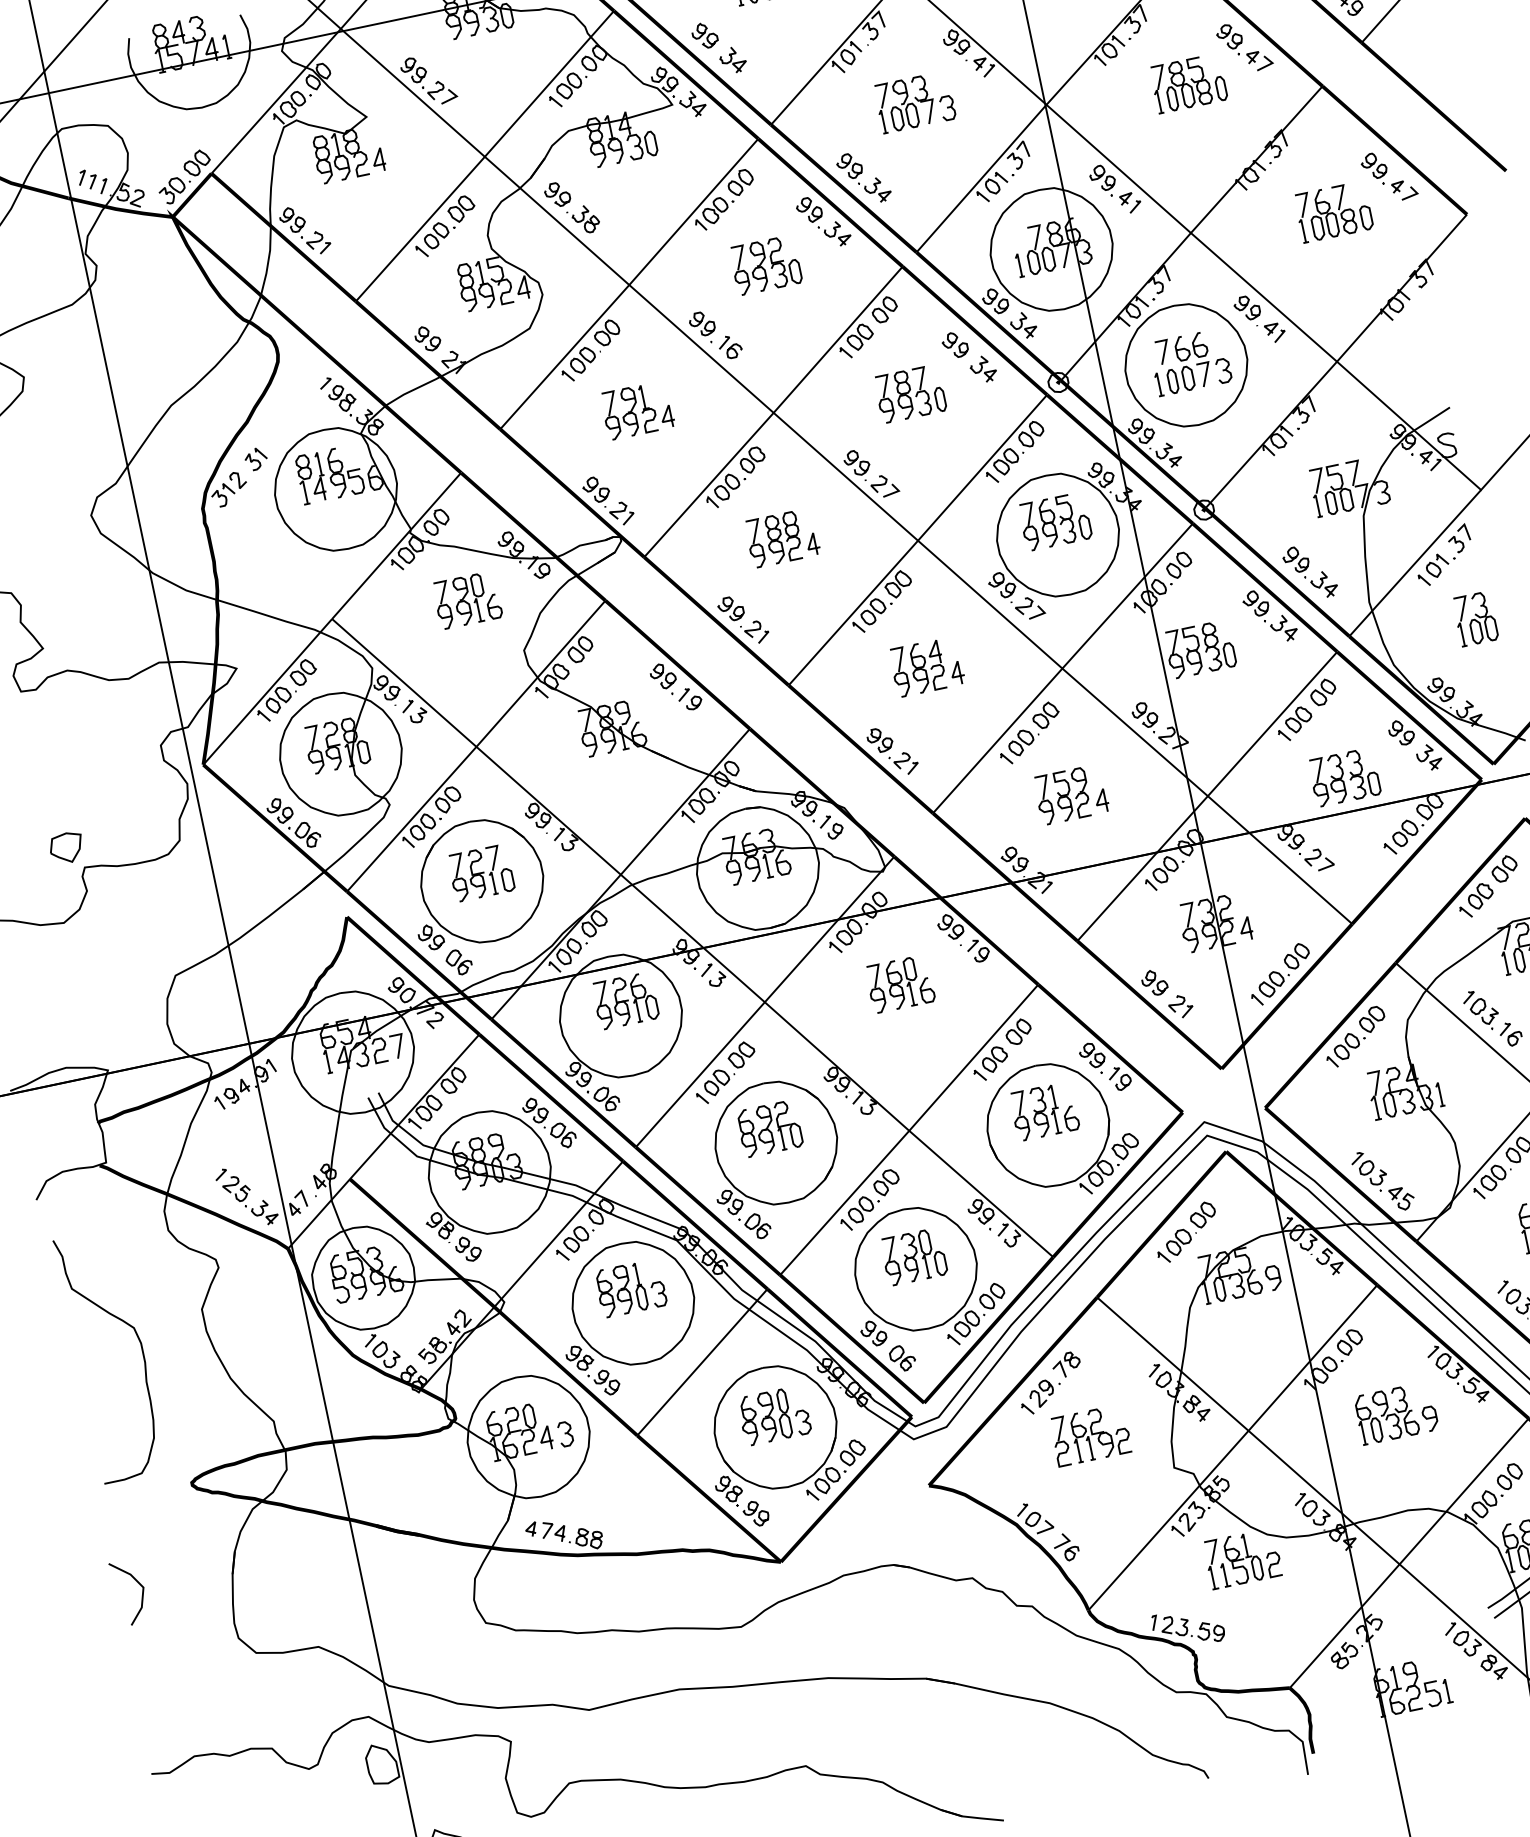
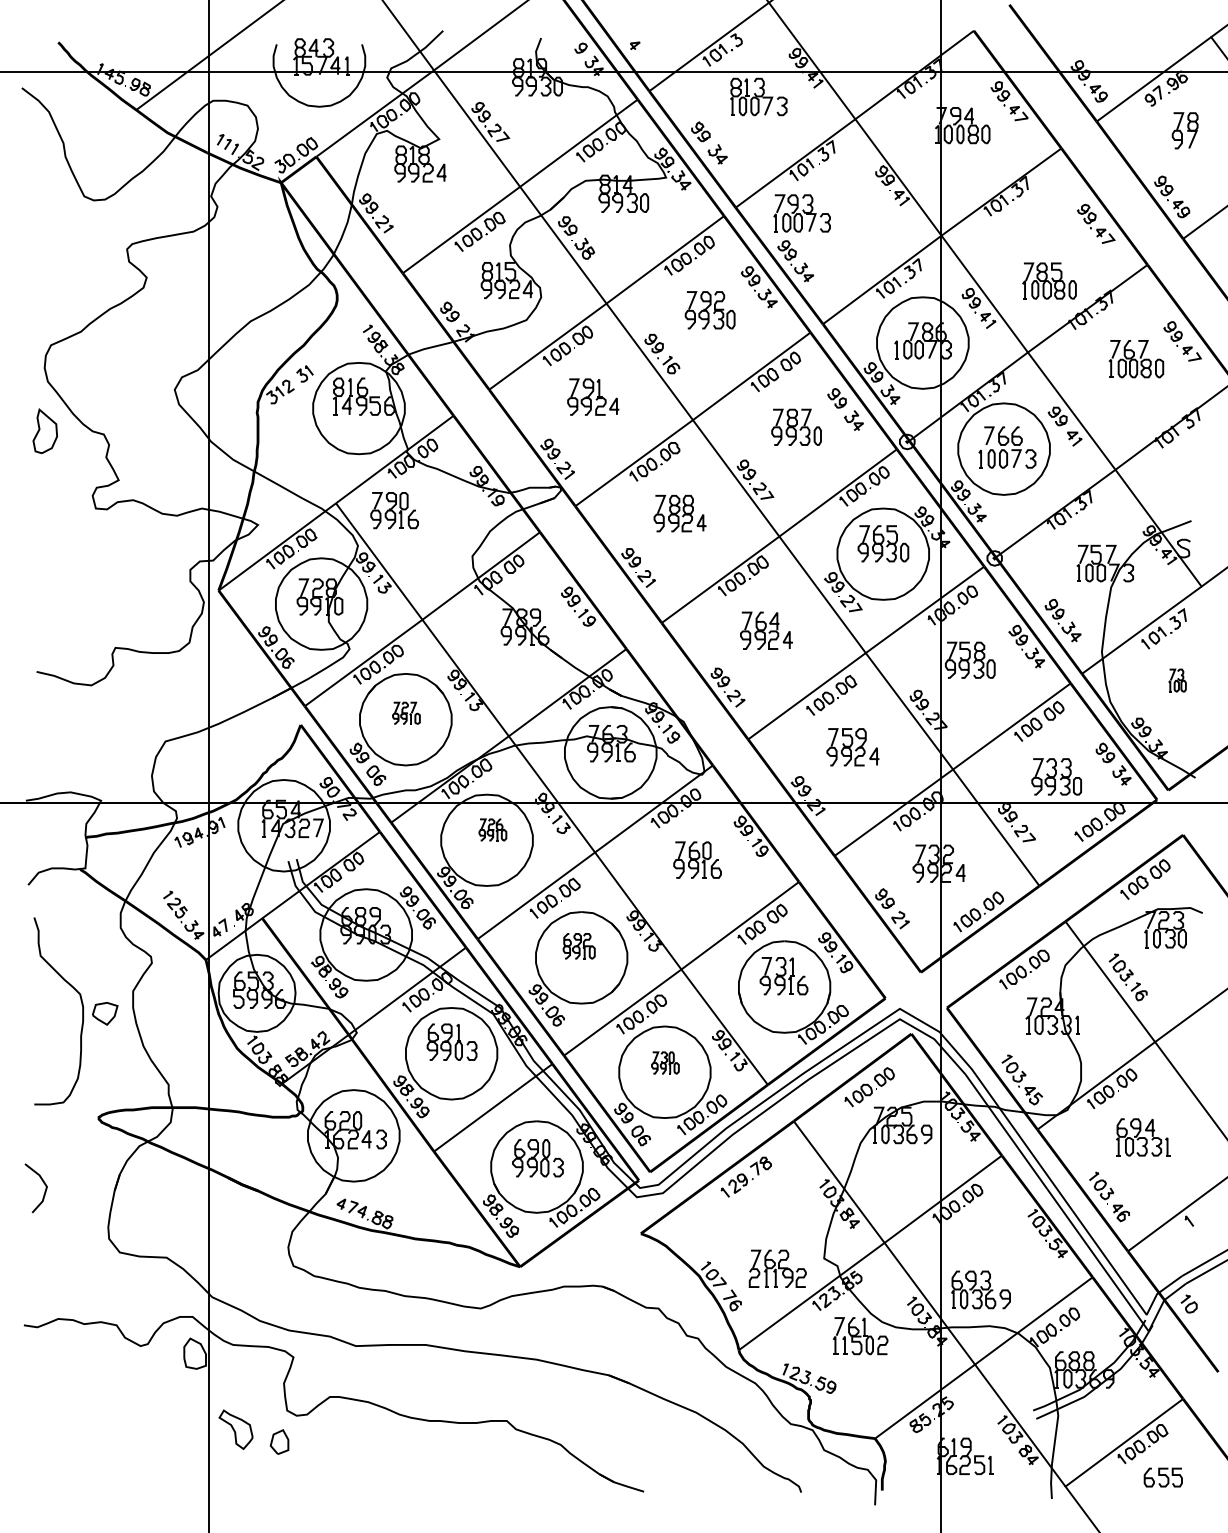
part: (1188, 82) -> (1049, 280), moved
part: (914, 102) -> (801, 213), moved
part: (467, 600) -> (394, 510), moved
part: (1475, 618) -> (1177, 680), size x0.6
part: (67, 847) -> (105, 1013), moved
part: (481, 871) -> (406, 712), size x0.6
part: (625, 1000) -> (492, 829), size x0.6
part: (770, 1127) -> (579, 945), size x0.7
part: (914, 1256) -> (665, 1062), size x0.6
part: (1395, 1412) -> (980, 1289), moved
part: (1090, 1435) -> (777, 1268), moved

